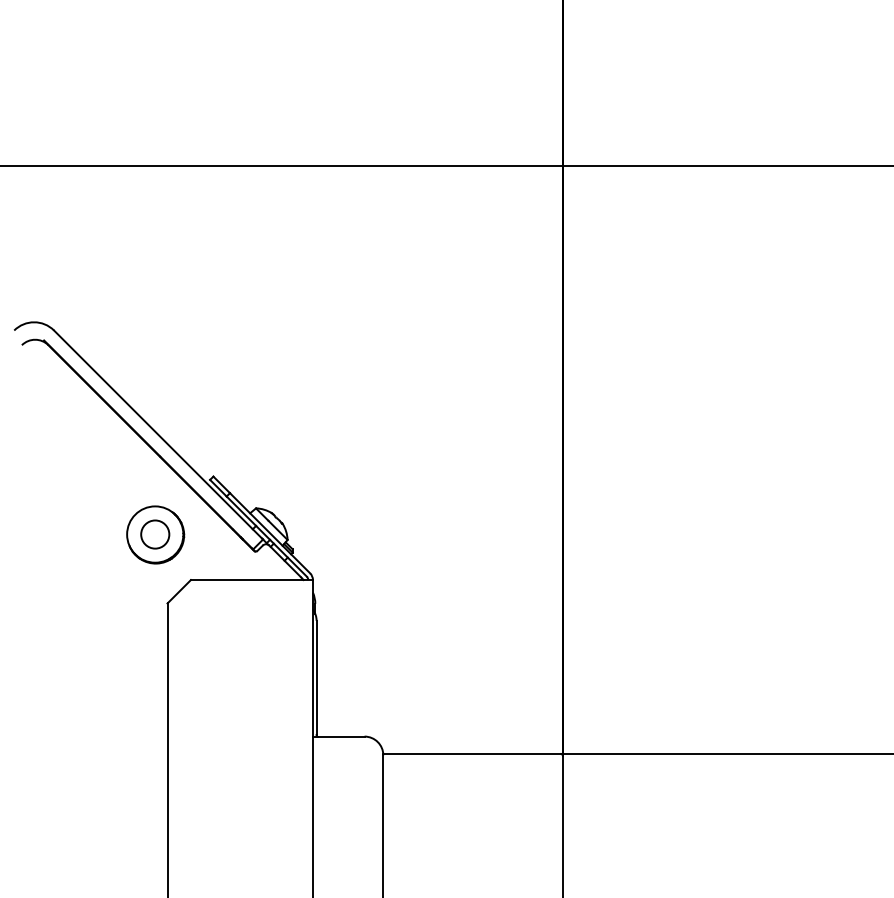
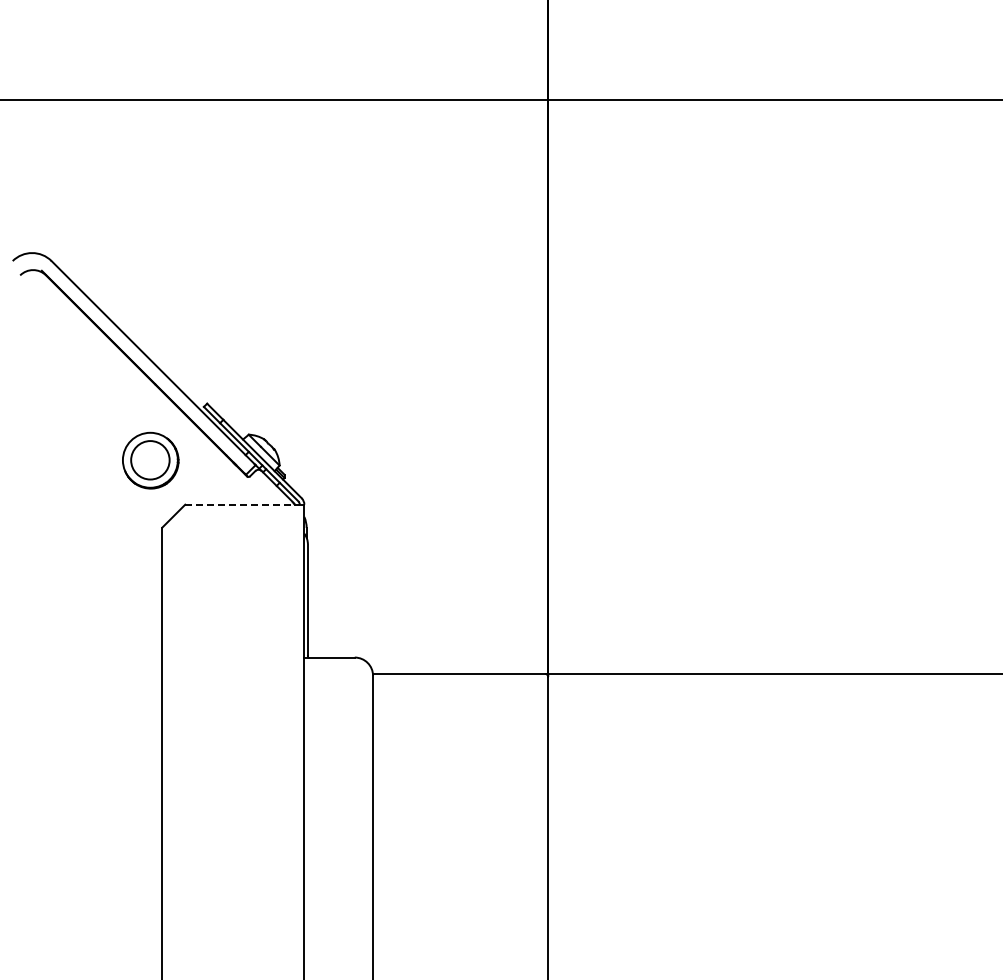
circle: (155, 534) -> (150, 460), size x1.4
line: (247, 579) -> (240, 504), solid -> dashed

